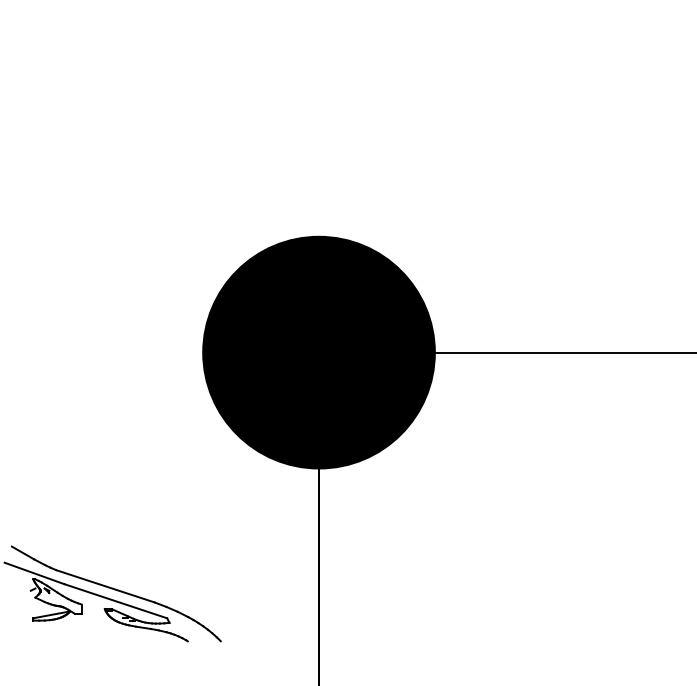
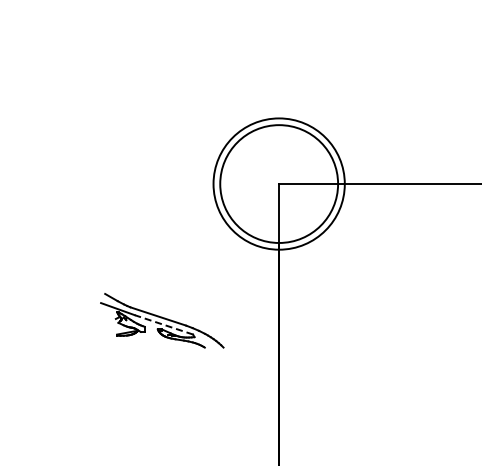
fill: (317, 351) -> (278, 183), removed
line: (116, 600) -> (164, 324), solid -> dashed

